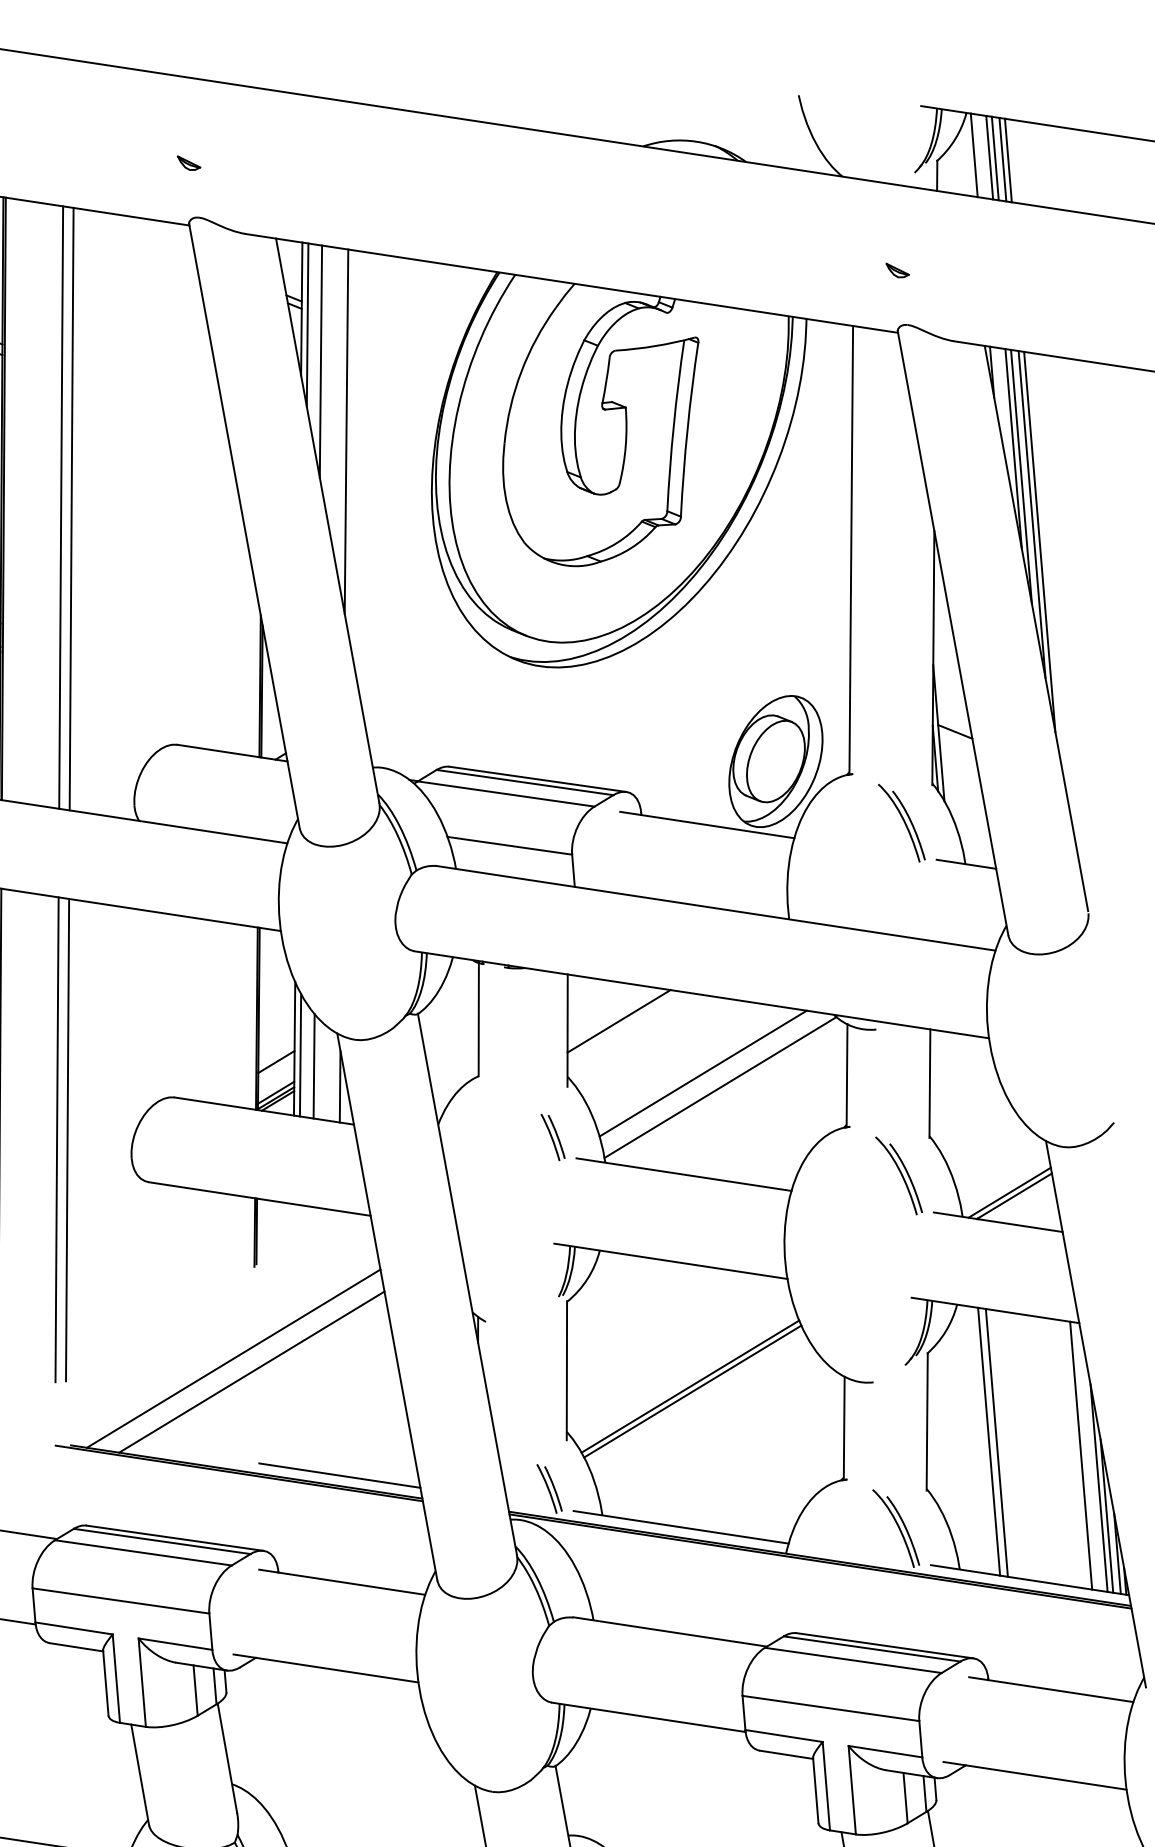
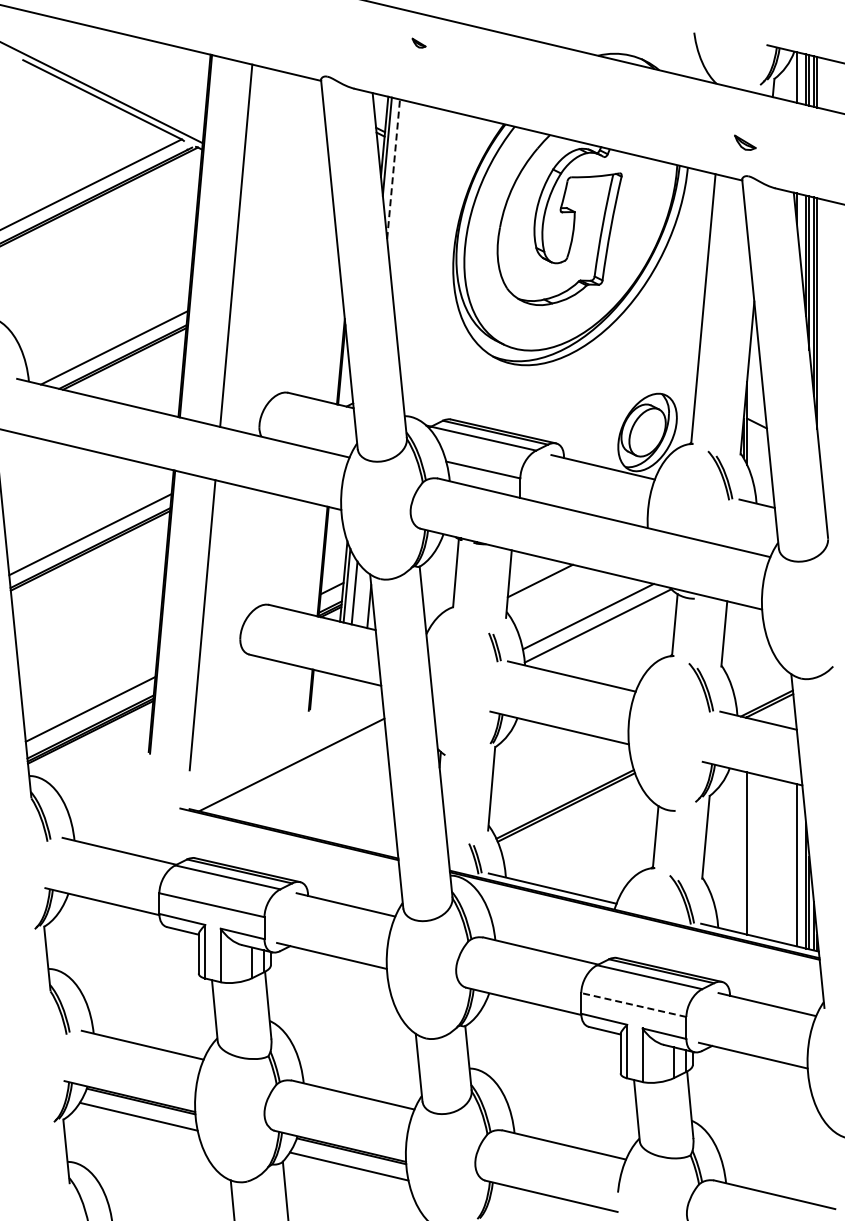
part: (188, 161) -> (418, 42), moved
part: (896, 269) -> (744, 142), size x1.6
line: (320, 360) -> (393, 168), solid -> dashed
line: (346, 431) -> (405, 212), removed
line: (60, 507) -> (229, 244), removed
line: (57, 1139) -> (196, 624), removed
line: (250, 1371) -> (301, 773), removed
line: (989, 1441) -> (742, 852), removed
line: (339, 1475) -> (349, 840), removed
line: (830, 1709) -> (633, 1005), solid -> dashed

